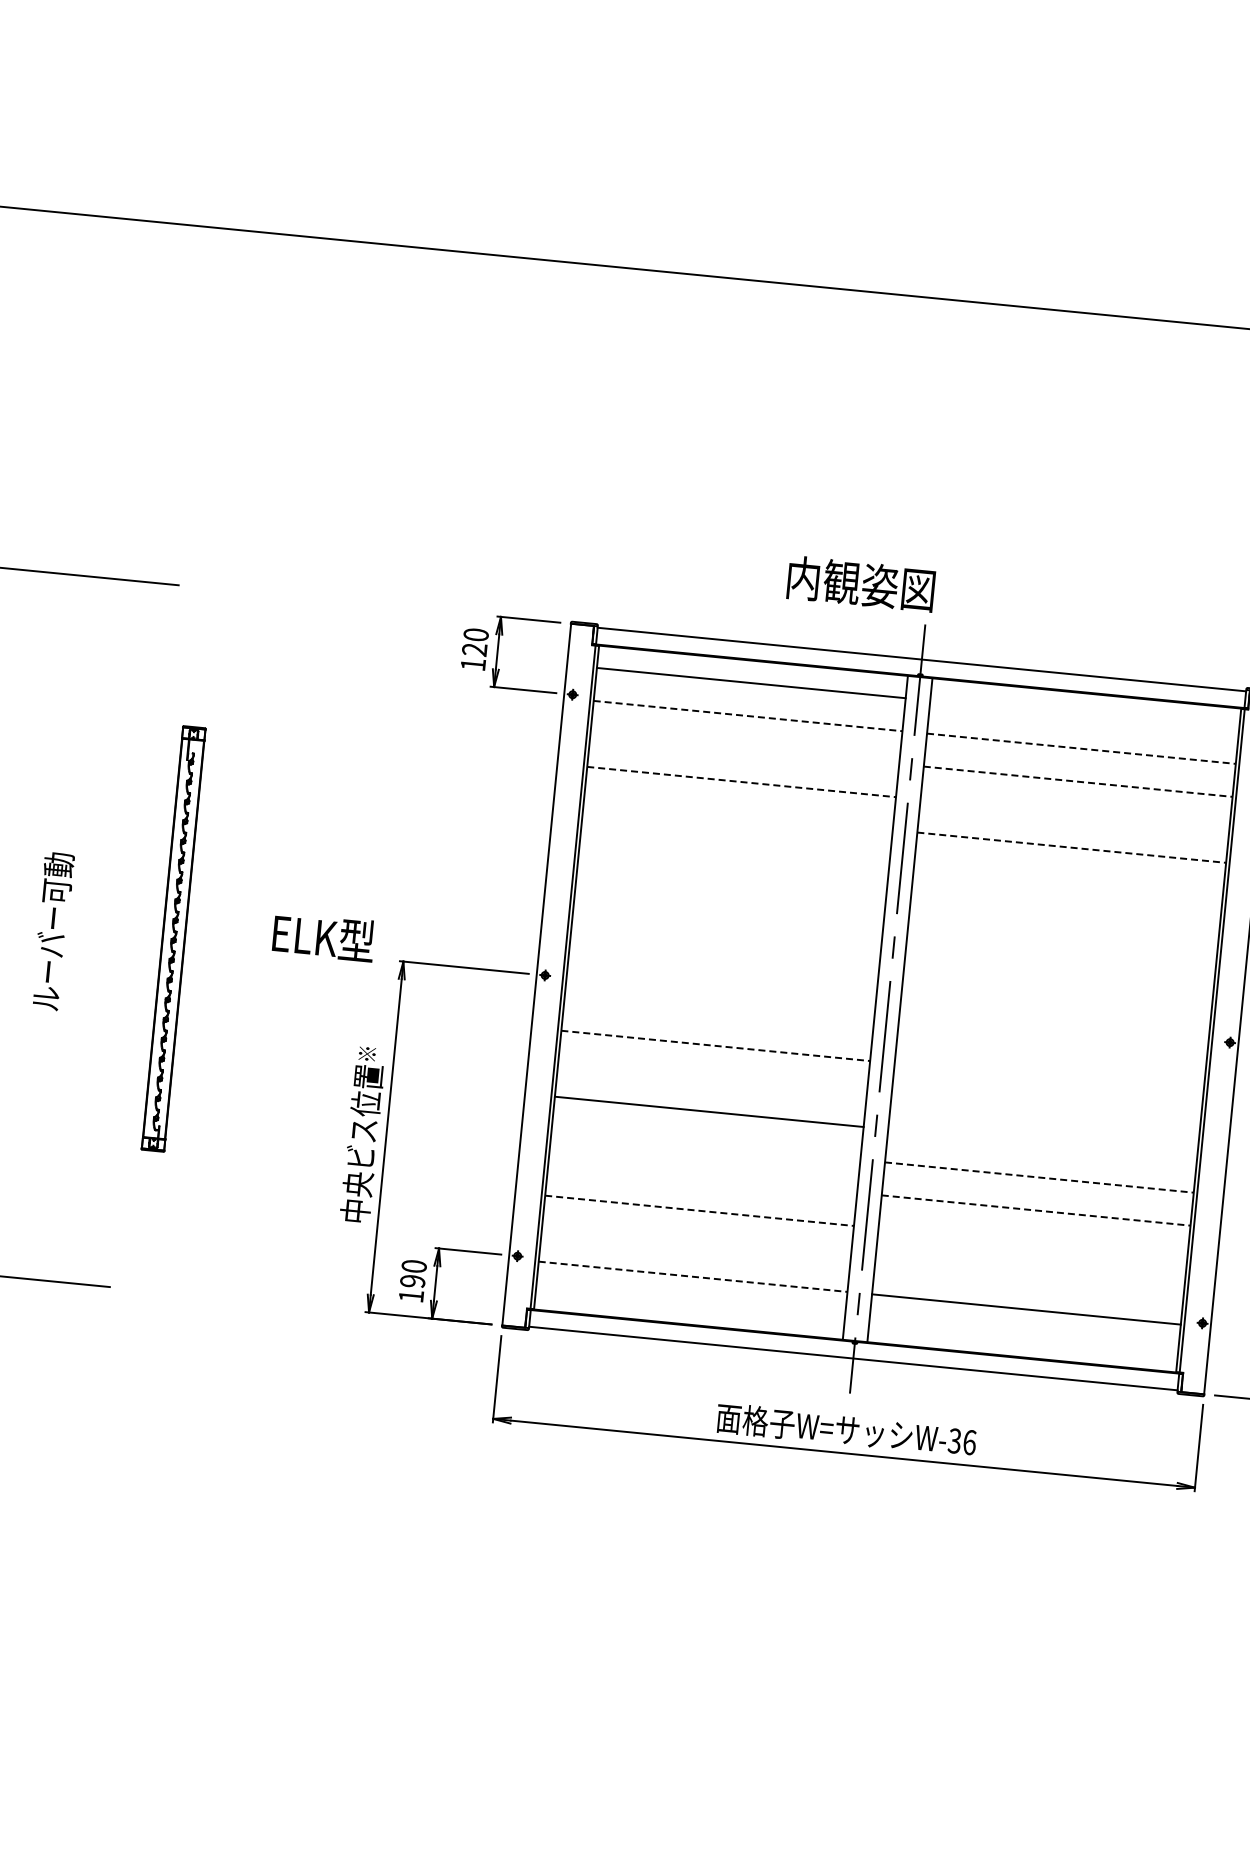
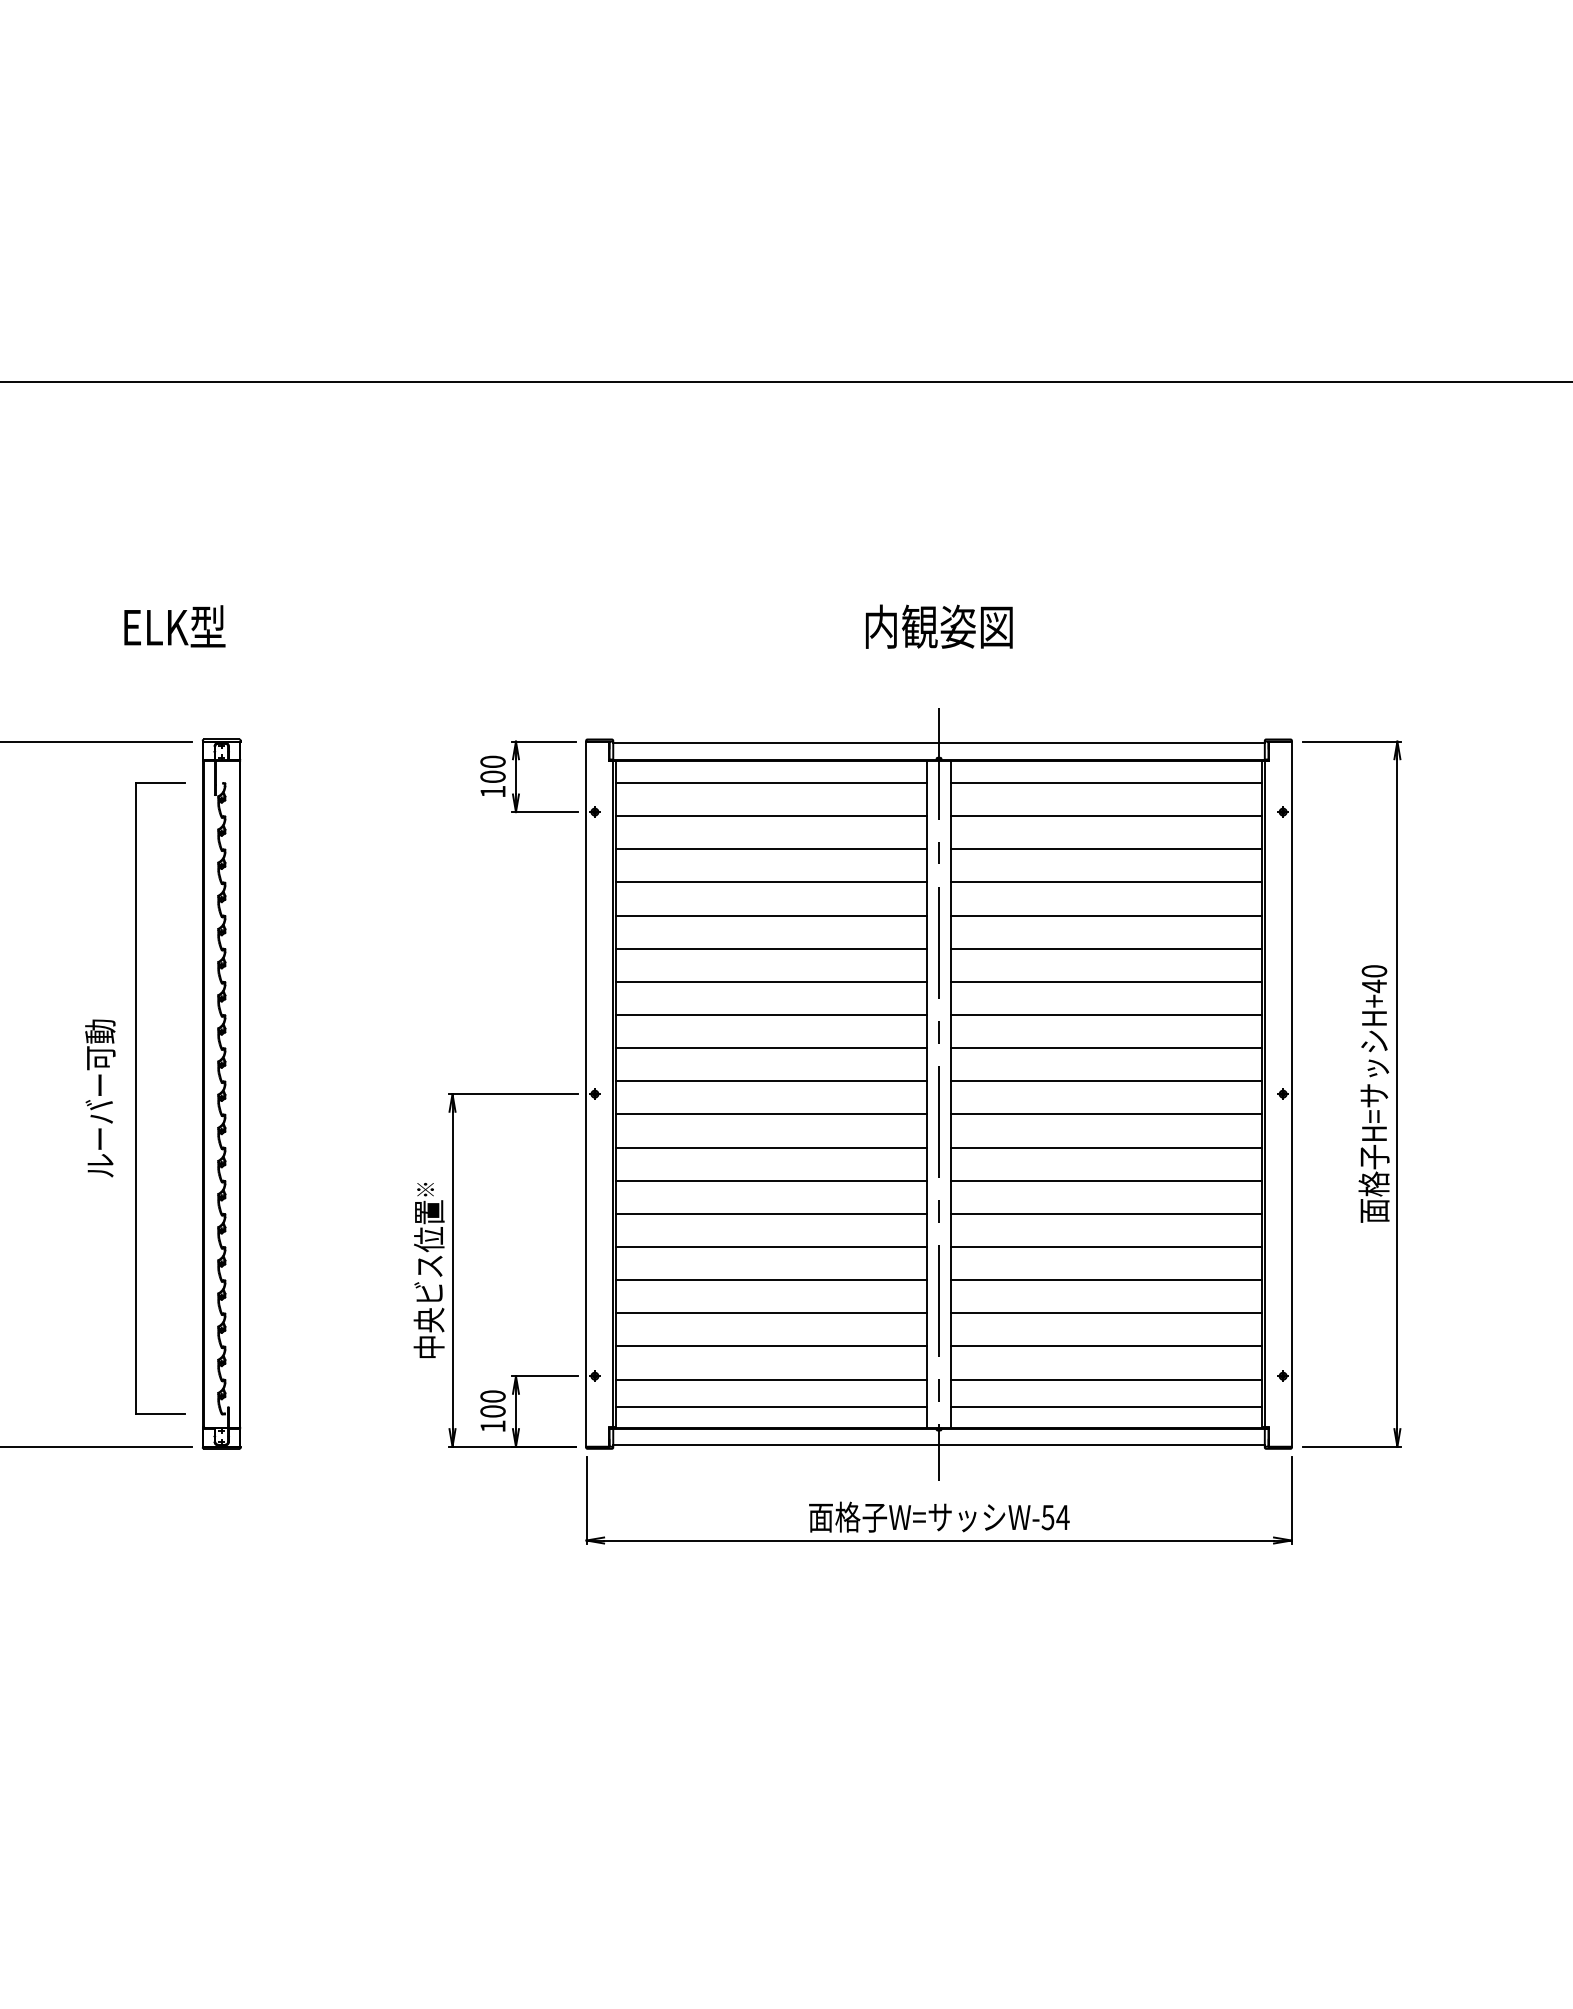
text: (861, 583) -> (939, 626), moved
text: (474, 649) -> (492, 776), 120 -> 100
line: (749, 716) -> (772, 816), dashed -> solid
line: (1084, 716) -> (1106, 783), added
line: (744, 749) -> (771, 849), added
line: (1082, 749) -> (1107, 816), dashed -> solid
line: (742, 782) -> (772, 882), dashed -> solid
line: (1079, 782) -> (1107, 849), dashed -> solid
line: (738, 814) -> (771, 915), added
line: (1074, 814) -> (1106, 882), added
line: (735, 847) -> (771, 948), added
line: (1072, 847) -> (1107, 915), dashed -> solid
line: (731, 880) -> (771, 981), added
line: (1068, 880) -> (1106, 948), added
line: (1065, 913) -> (1106, 981), added
line: (728, 914) -> (771, 1015), added
part: (88, 935) -> (136, 1098), added
text: (323, 936) -> (174, 626), moved
part: (173, 938) -> (221, 1093), size x1.67
line: (725, 947) -> (771, 1048), added
line: (1061, 947) -> (1106, 1015), added
line: (1058, 979) -> (1106, 1048), added
line: (722, 980) -> (771, 1081), added
line: (718, 1012) -> (771, 1114), added
line: (1055, 1012) -> (1106, 1081), added
line: (716, 1045) -> (772, 1147), dashed -> solid
line: (1052, 1045) -> (1106, 1114), added
line: (712, 1078) -> (771, 1180), added
line: (1049, 1078) -> (1106, 1147), added
line: (1045, 1111) -> (1106, 1180), added
line: (1042, 1144) -> (1106, 1213), added
line: (705, 1145) -> (771, 1247), added
line: (702, 1178) -> (771, 1280), added
line: (1040, 1178) -> (1107, 1247), dashed -> solid
line: (1037, 1210) -> (1107, 1280), dashed -> solid
line: (700, 1211) -> (772, 1313), dashed -> solid
line: (696, 1243) -> (771, 1346), added
line: (1032, 1243) -> (1106, 1313), added
line: (694, 1276) -> (772, 1379), dashed -> solid
line: (1029, 1276) -> (1106, 1346), added
text: (412, 1281) -> (492, 1411), 190 -> 100
line: (690, 1304) -> (771, 1407), added
line: (1023, 1337) -> (1106, 1407), added
text: (962, 1441) -> (1055, 1517), W-36 -> W-54

